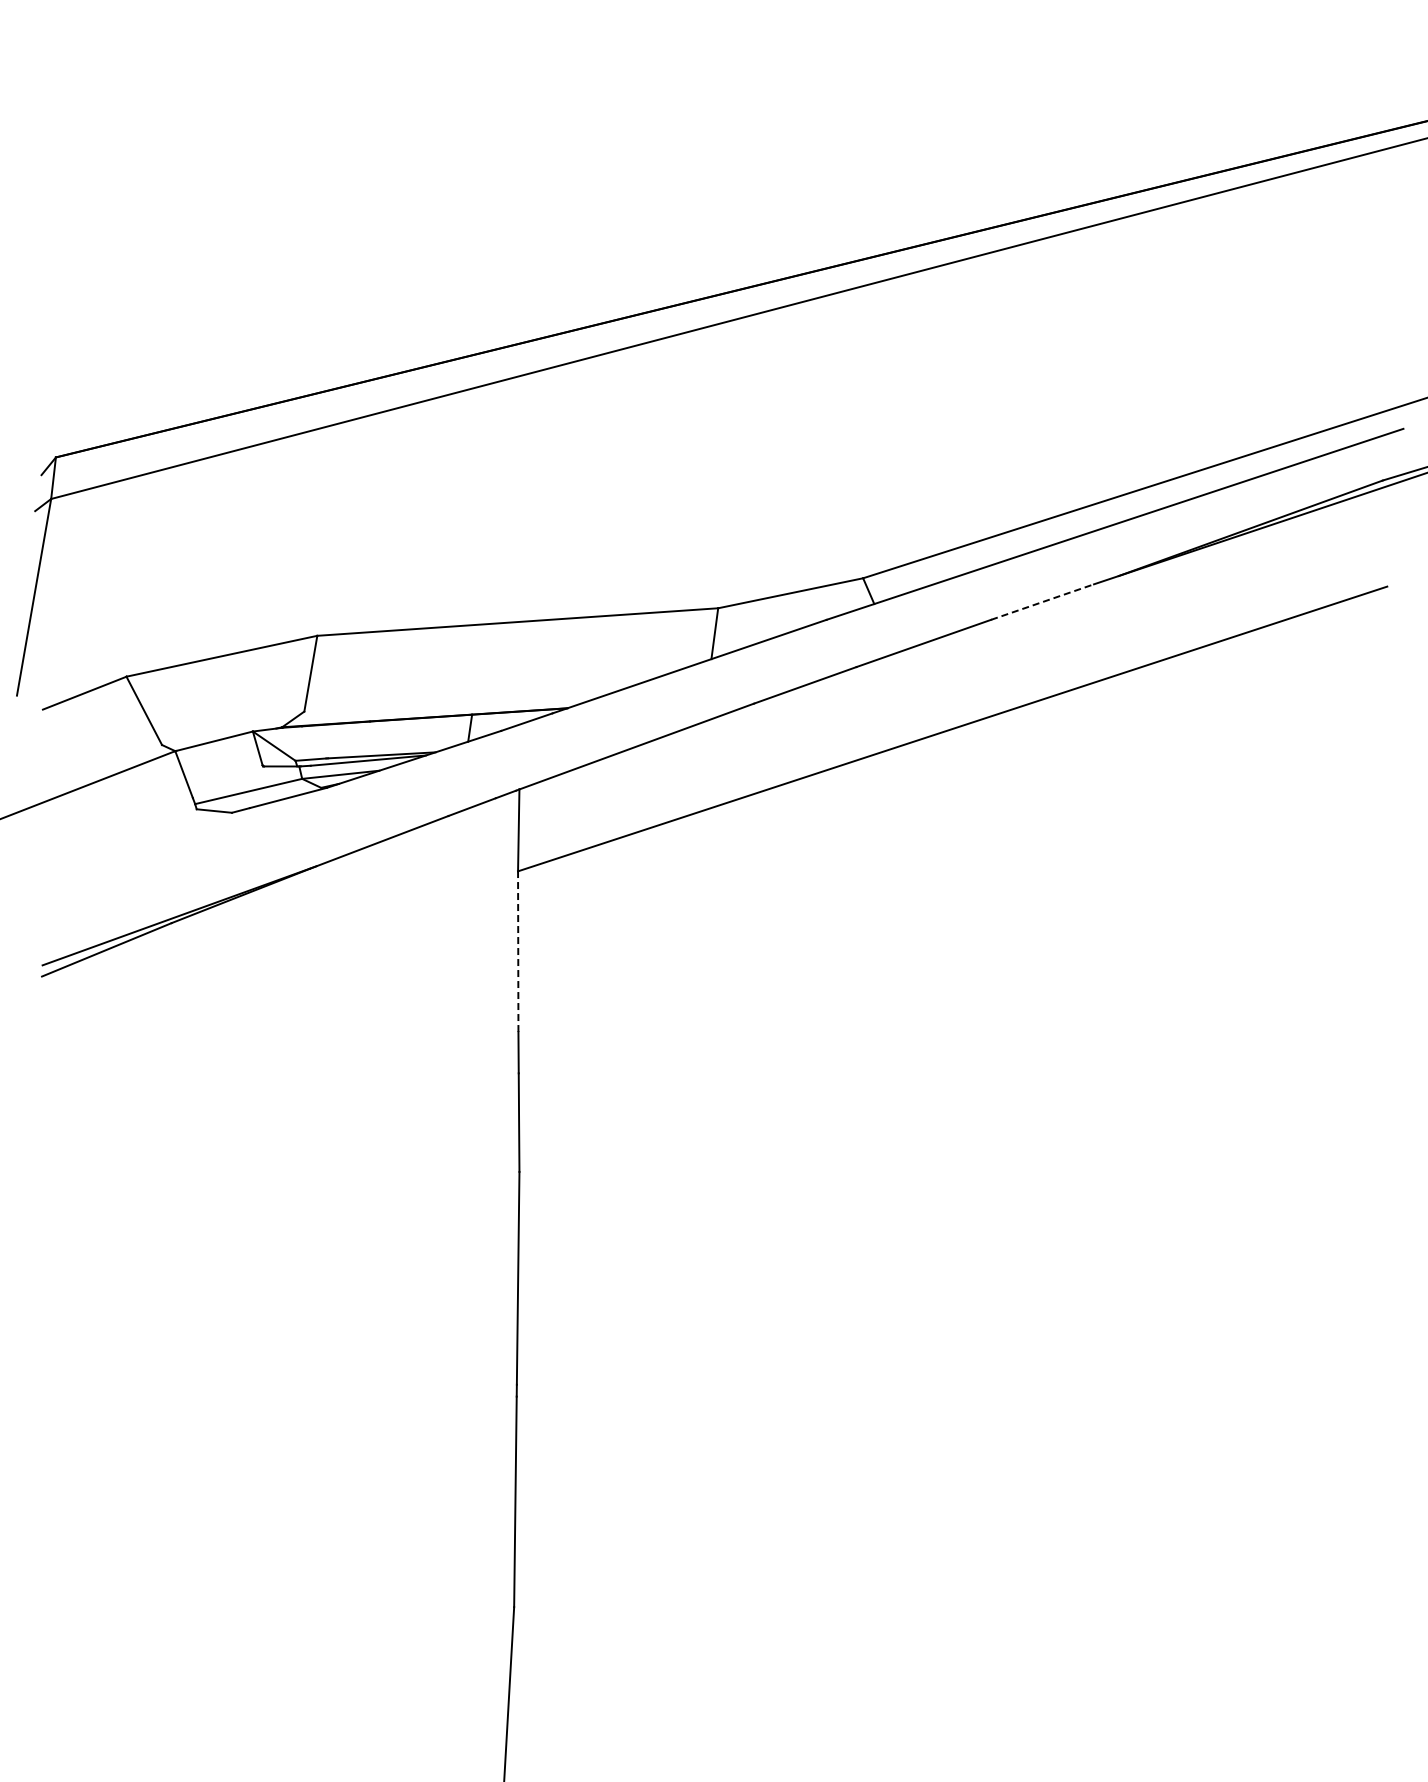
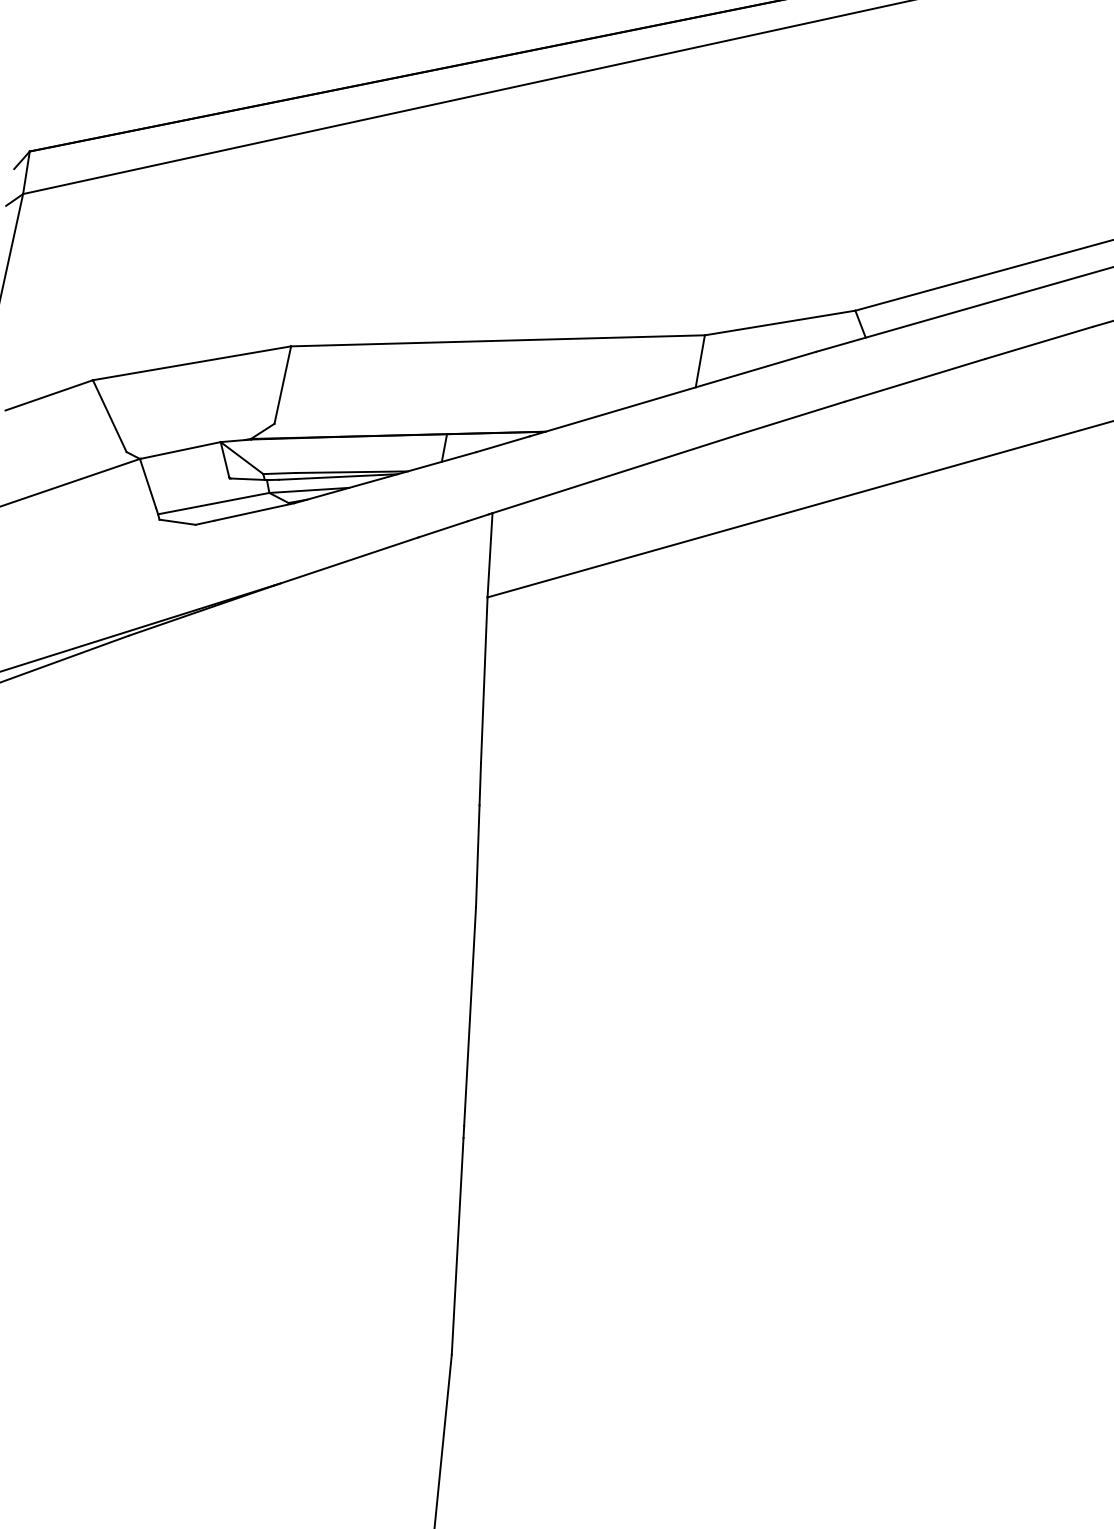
line: (1043, 601) -> (1039, 342), dashed -> solid
line: (518, 951) -> (484, 679), dashed -> solid

